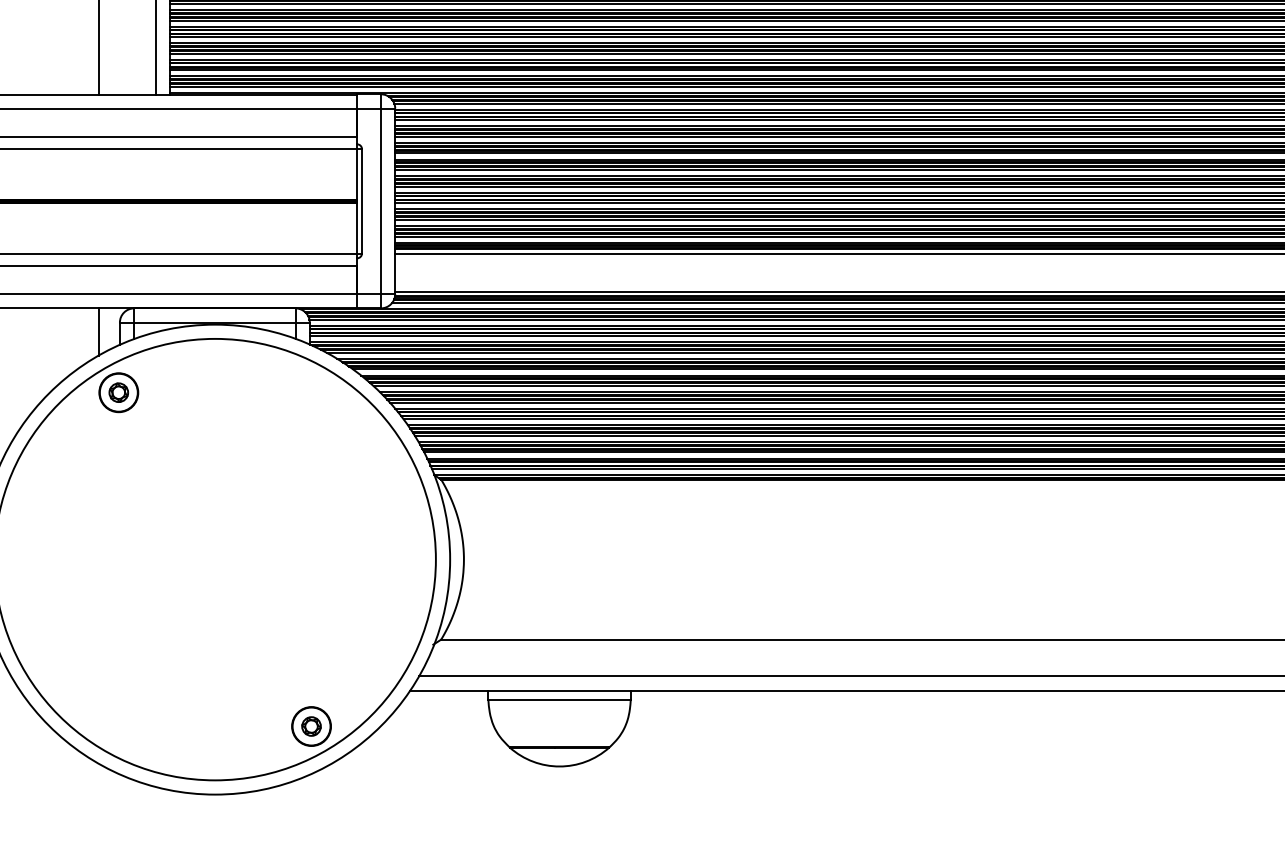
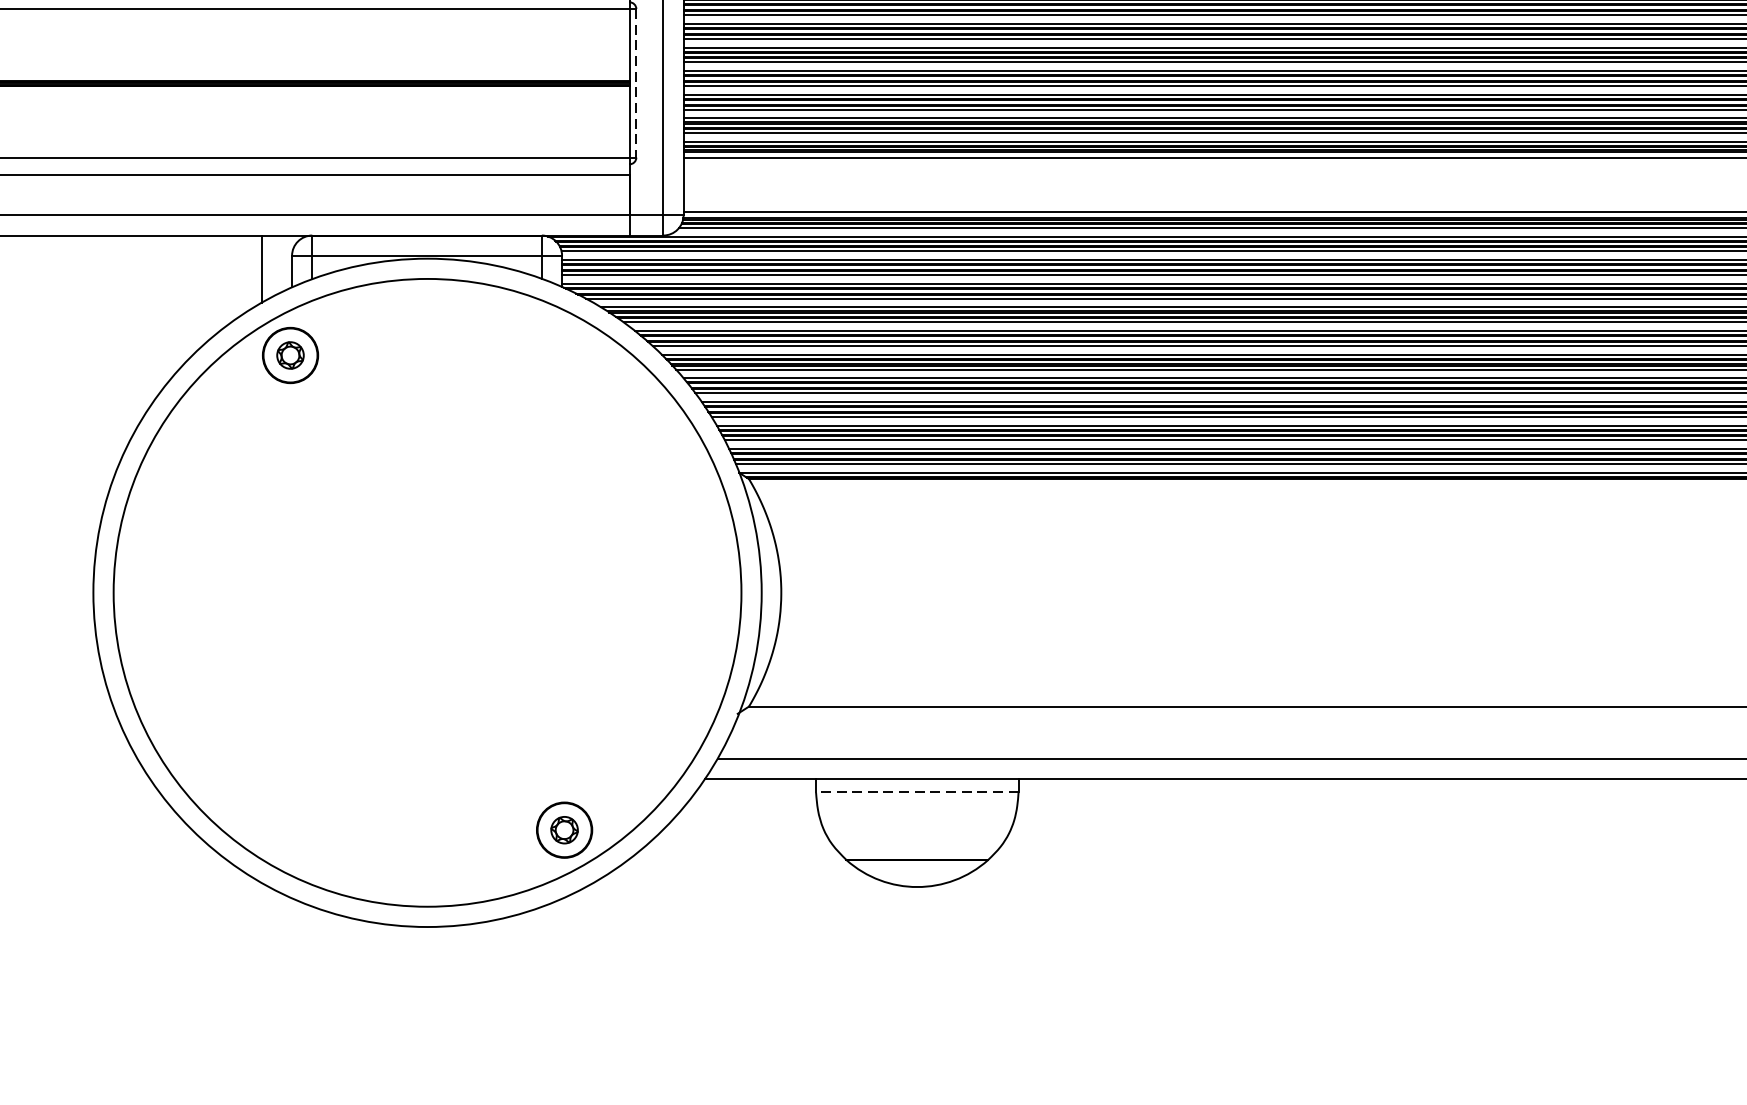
line: (362, 201) -> (637, 83), solid -> dashed
line: (559, 700) -> (917, 793), solid -> dashed

